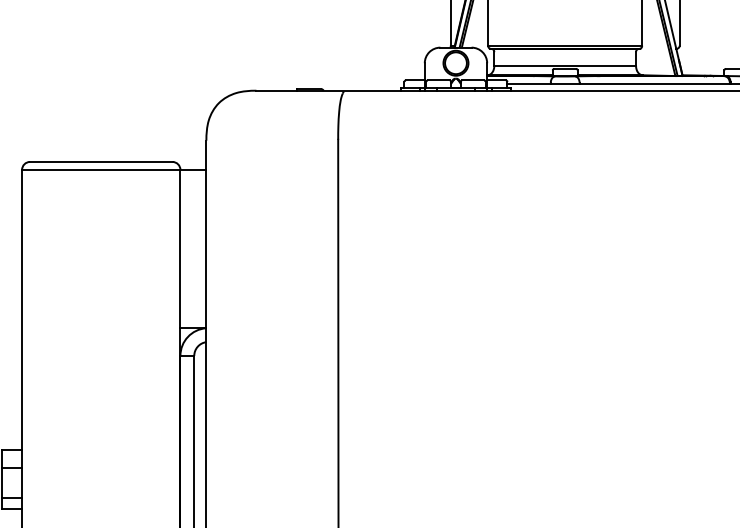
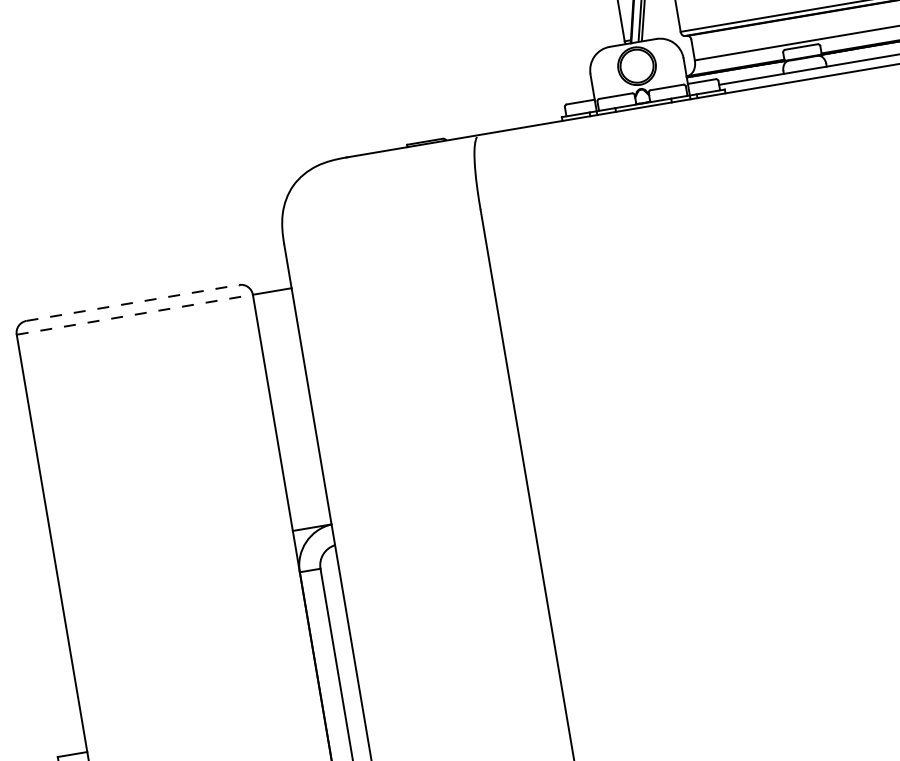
line: (101, 161) -> (133, 302), solid -> dashed
line: (101, 169) -> (135, 314), solid -> dashed

